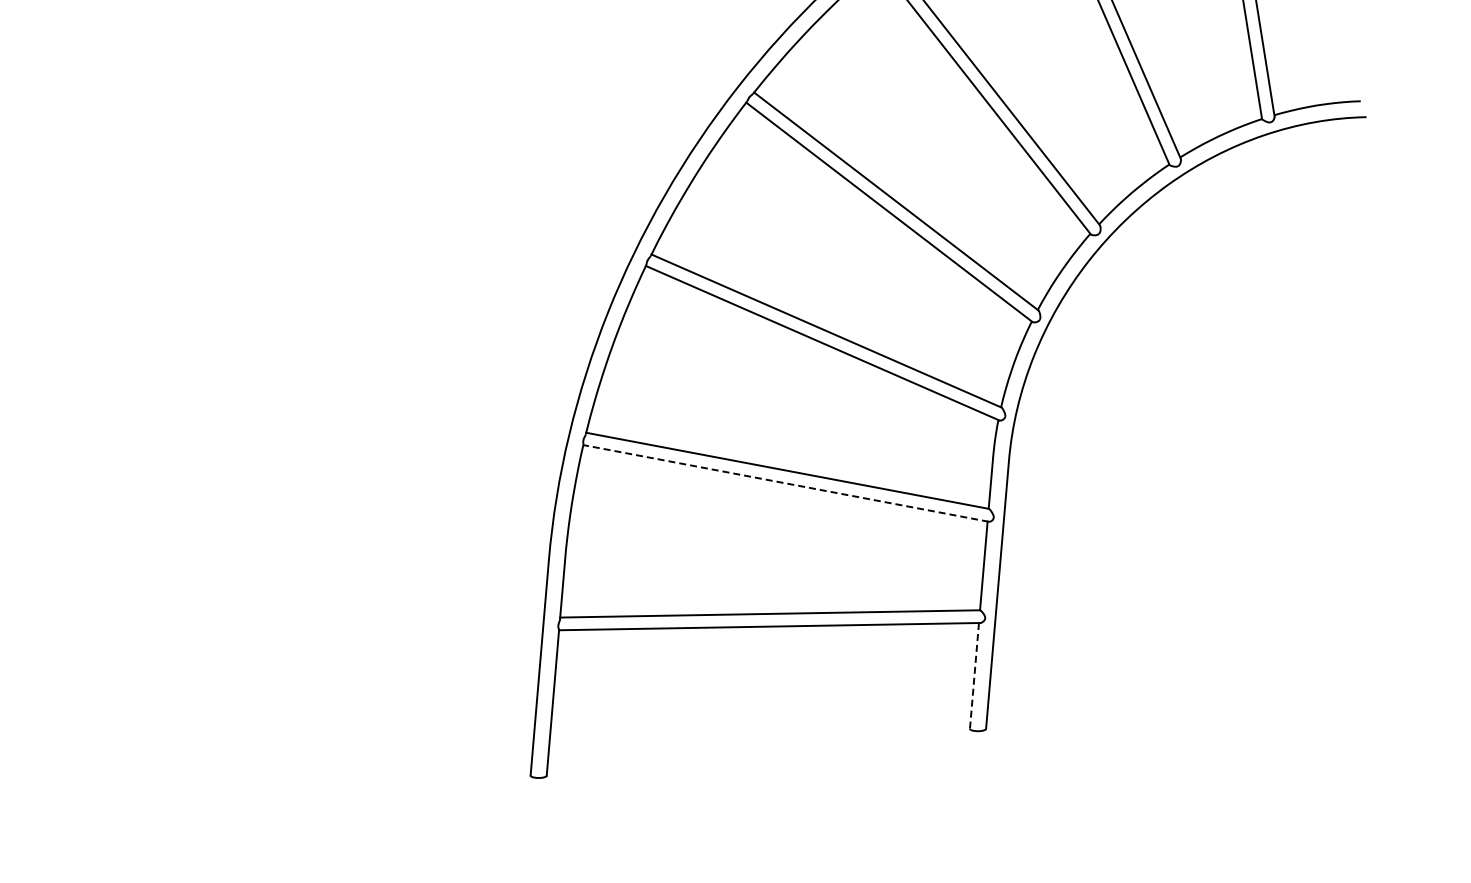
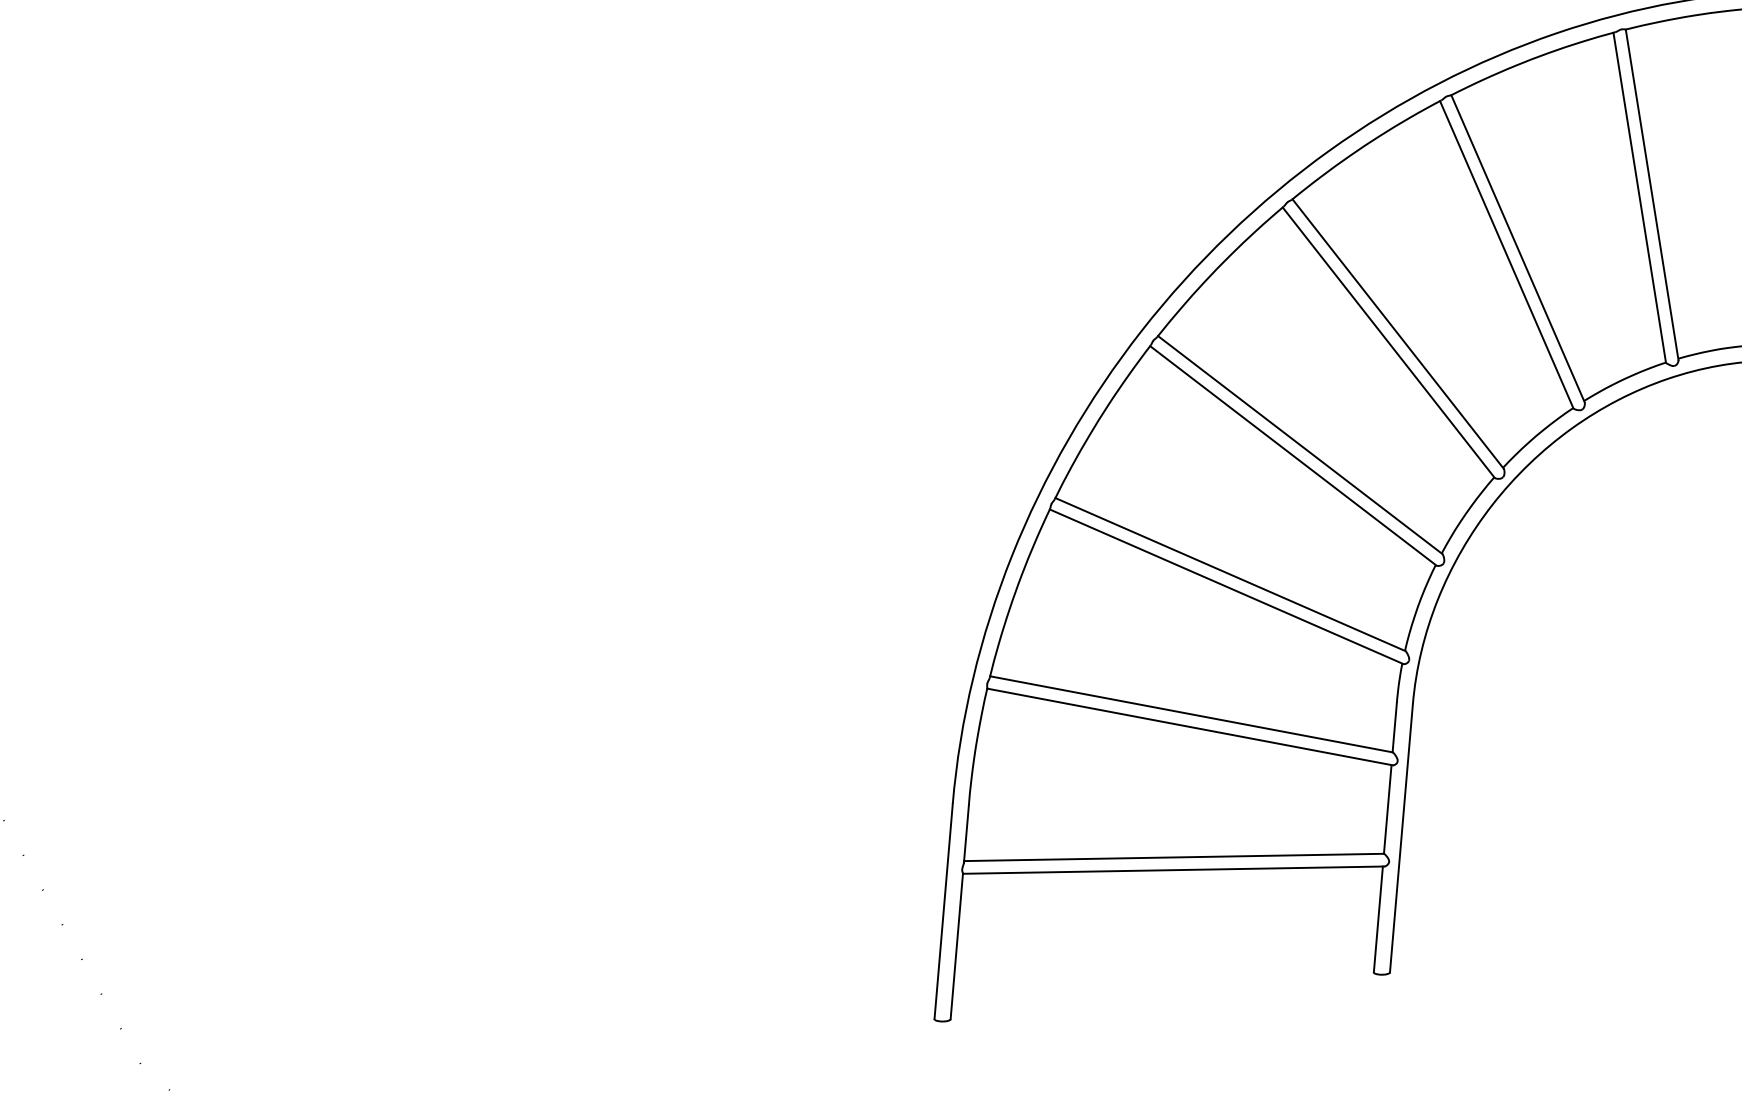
line: (785, 482) -> (1189, 726), dashed -> solid
line: (974, 675) -> (1378, 919), dashed -> solid

